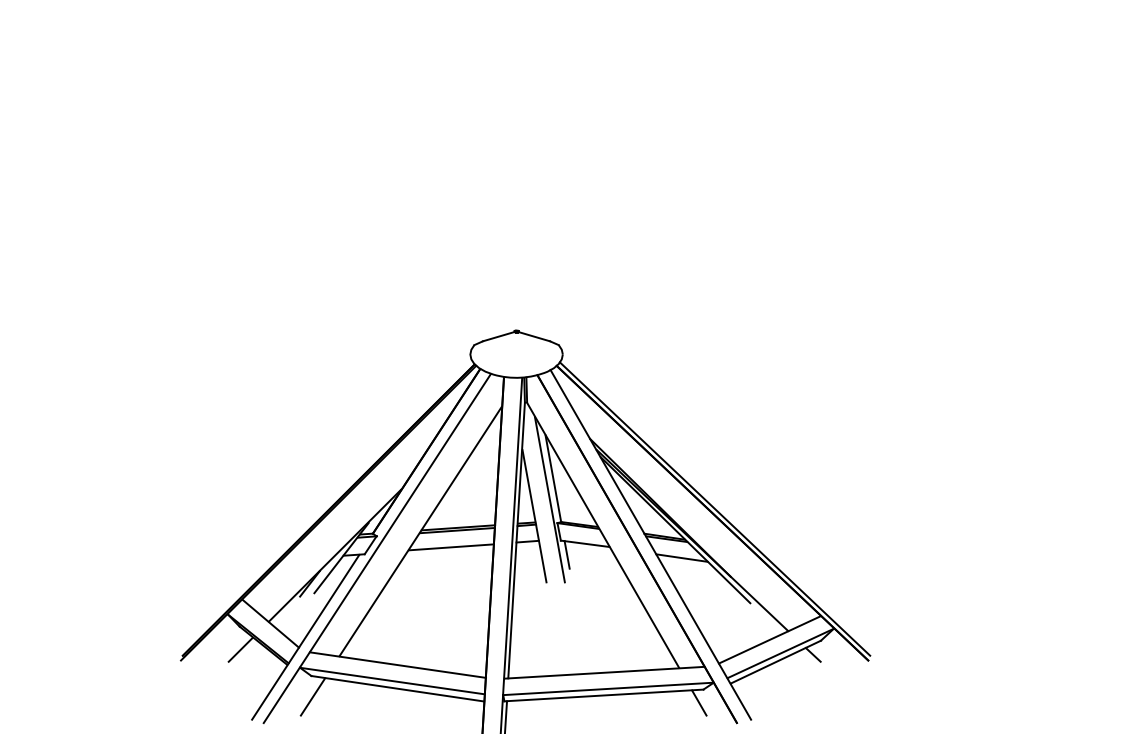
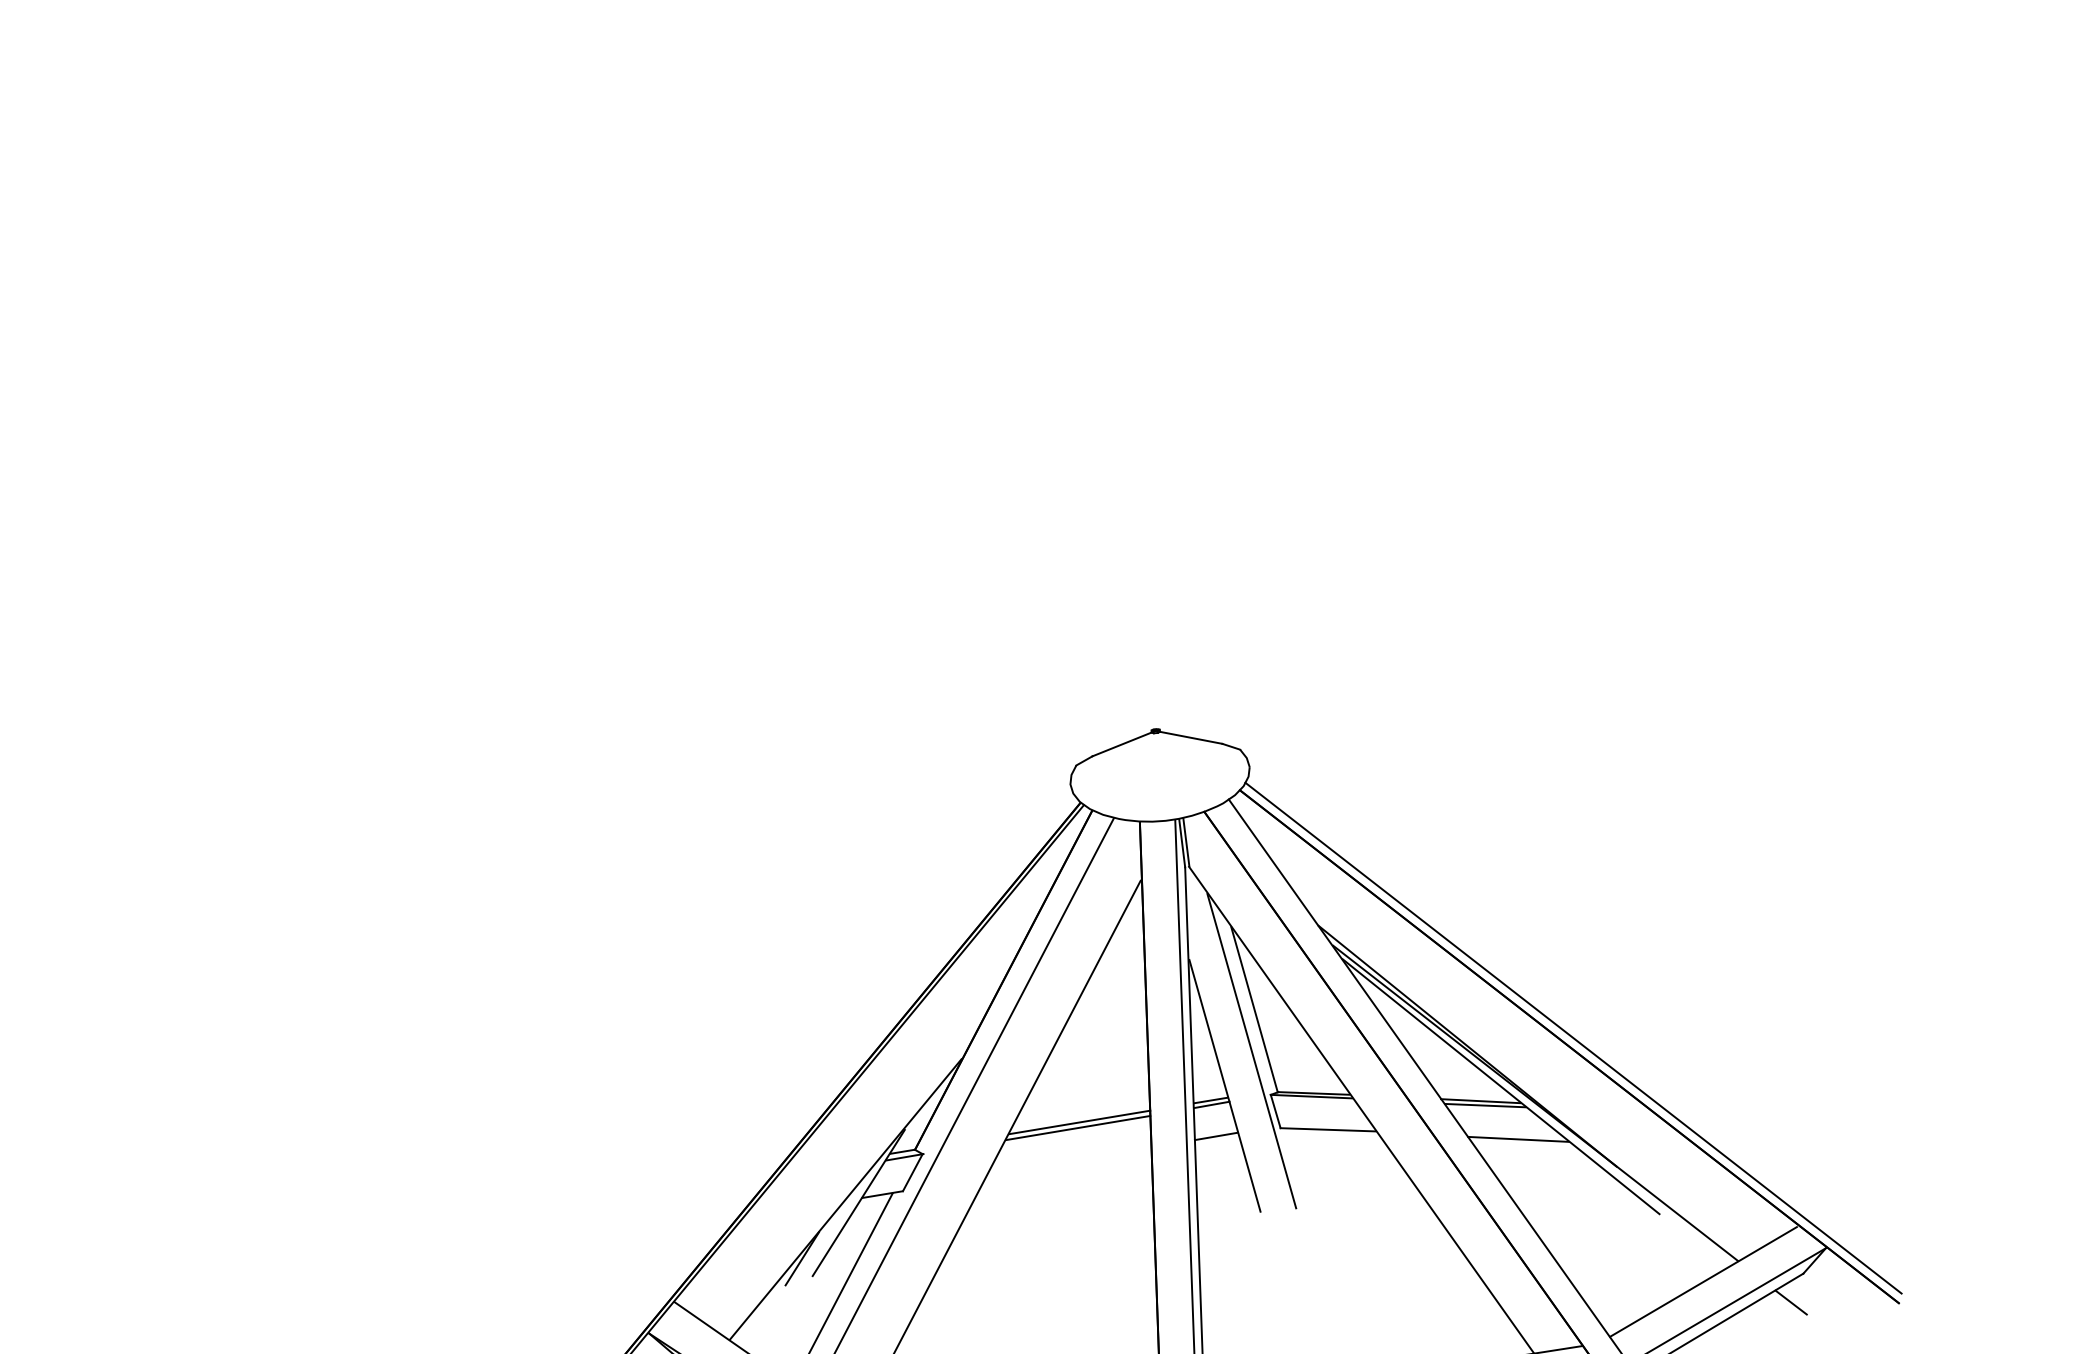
line: (450, 547) -> (1067, 1162), removed
line: (566, 554) -> (1294, 1154), removed

